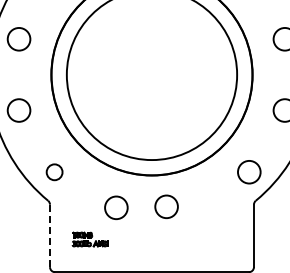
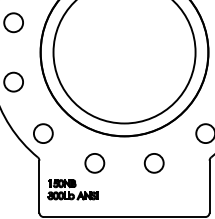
circle: (54, 172) -> (43, 133), size x1.43
circle: (166, 206) -> (154, 163), moved
line: (50, 236) -> (39, 187), dashed -> solid
part: (90, 239) -> (73, 189), size x1.67

